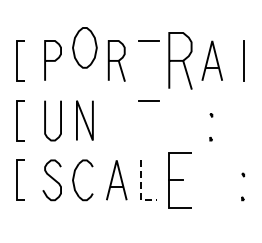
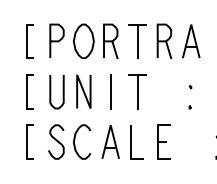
part: (84, 47) -> (83, 41), moved
line: (148, 60) -> (137, 41), added
part: (180, 60) -> (164, 41), size x0.71
line: (116, 120) -> (110, 91), added
line: (148, 120) -> (137, 91), added
part: (179, 179) -> (163, 141), size x0.71
line: (140, 189) -> (130, 149), dashed -> solid

